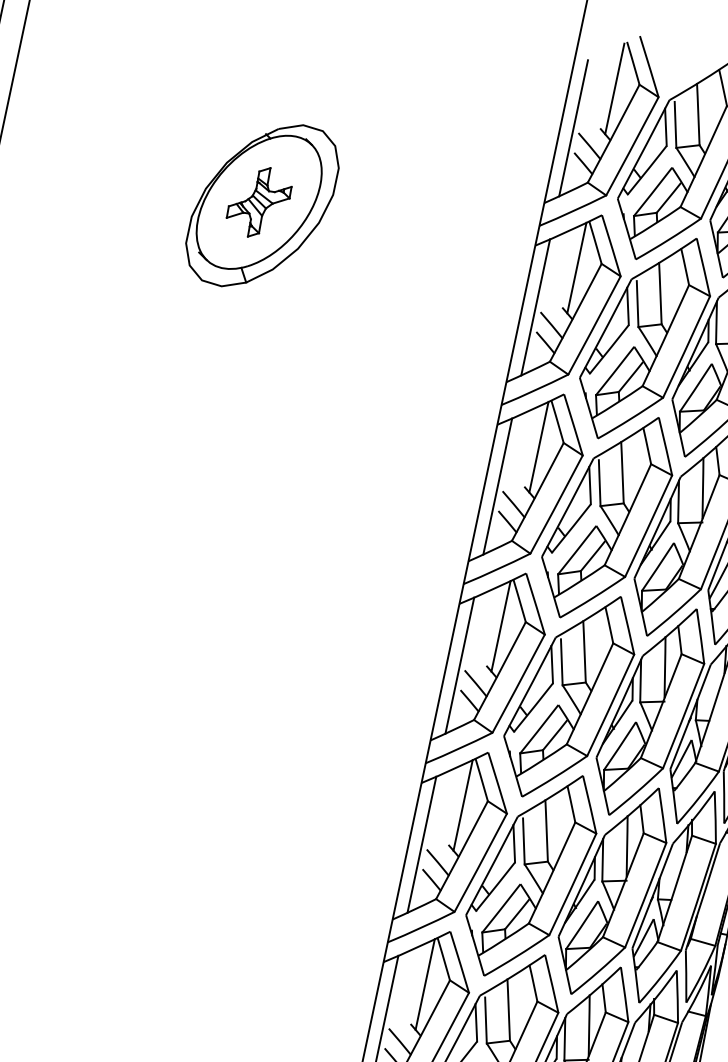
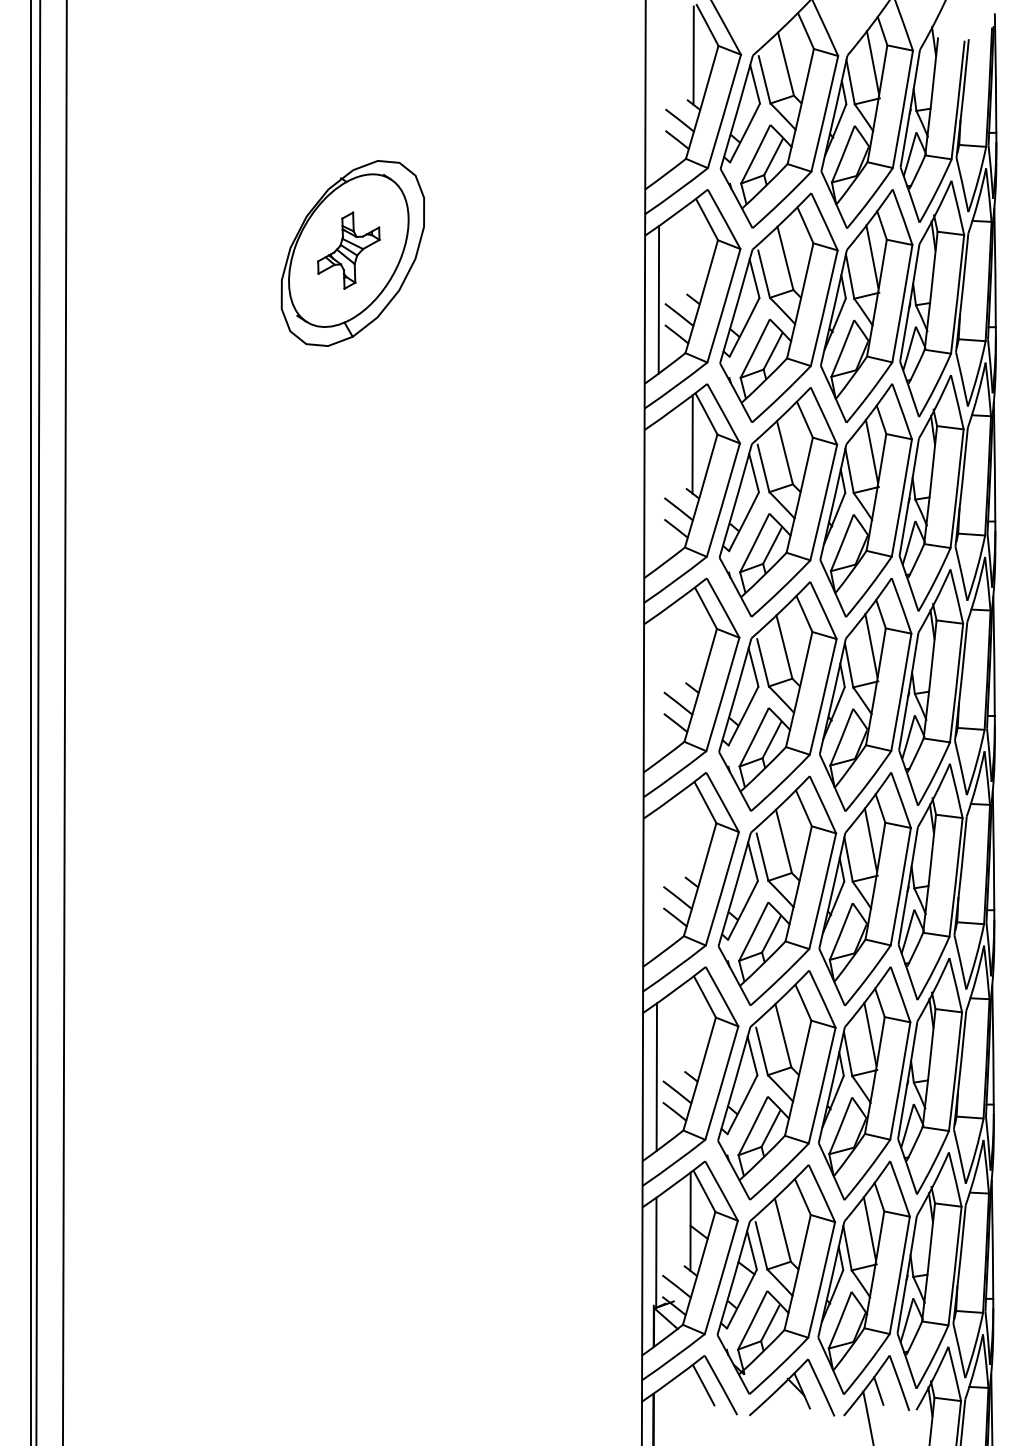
line: (573, 128) -> (659, 105), removed
line: (577, 267) -> (693, 249), removed
line: (498, 485) -> (658, 493), removed
line: (501, 626) -> (692, 638), removed
line: (459, 665) -> (657, 688), removed
line: (463, 804) -> (691, 832), removed
line: (422, 844) -> (657, 882), removed
line: (424, 984) -> (690, 1027), removed

